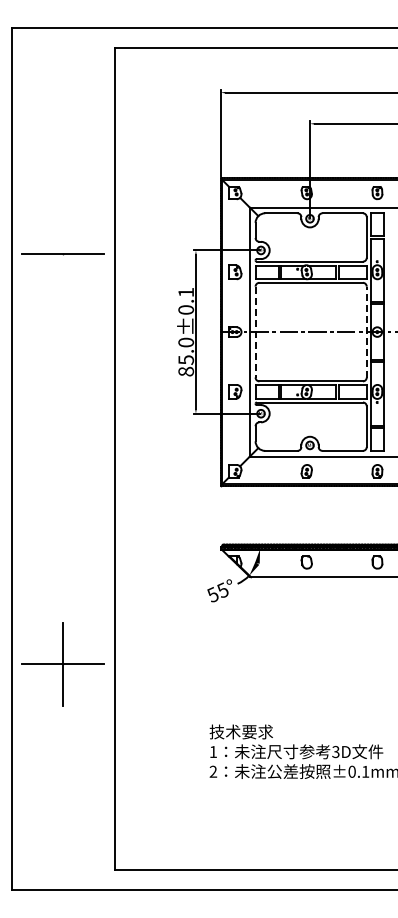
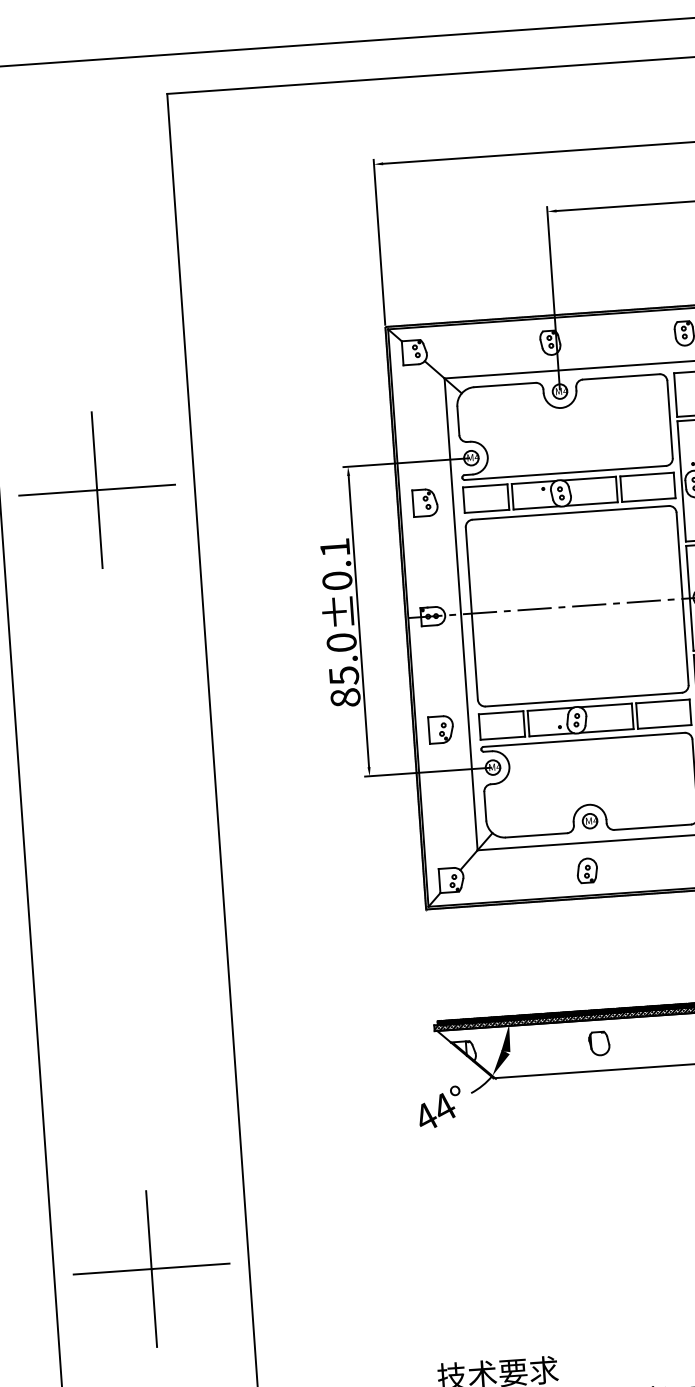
line: (63, 253) -> (97, 490), added
line: (366, 331) -> (682, 597), dashed -> solid
line: (255, 332) -> (471, 614), dashed -> solid
text: (217, 592) -> (434, 1112), 55° -> 44°

